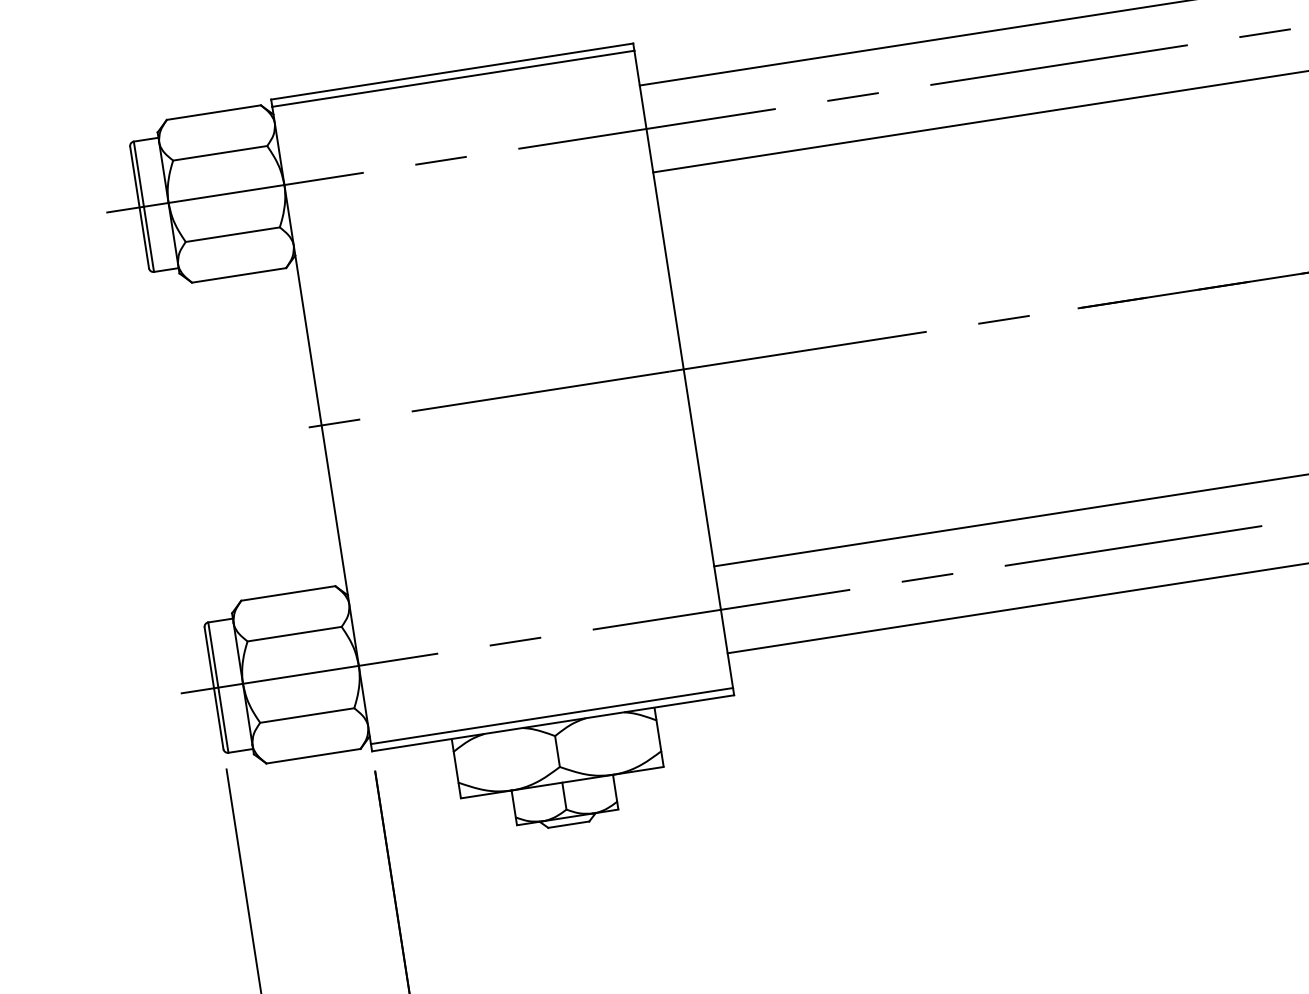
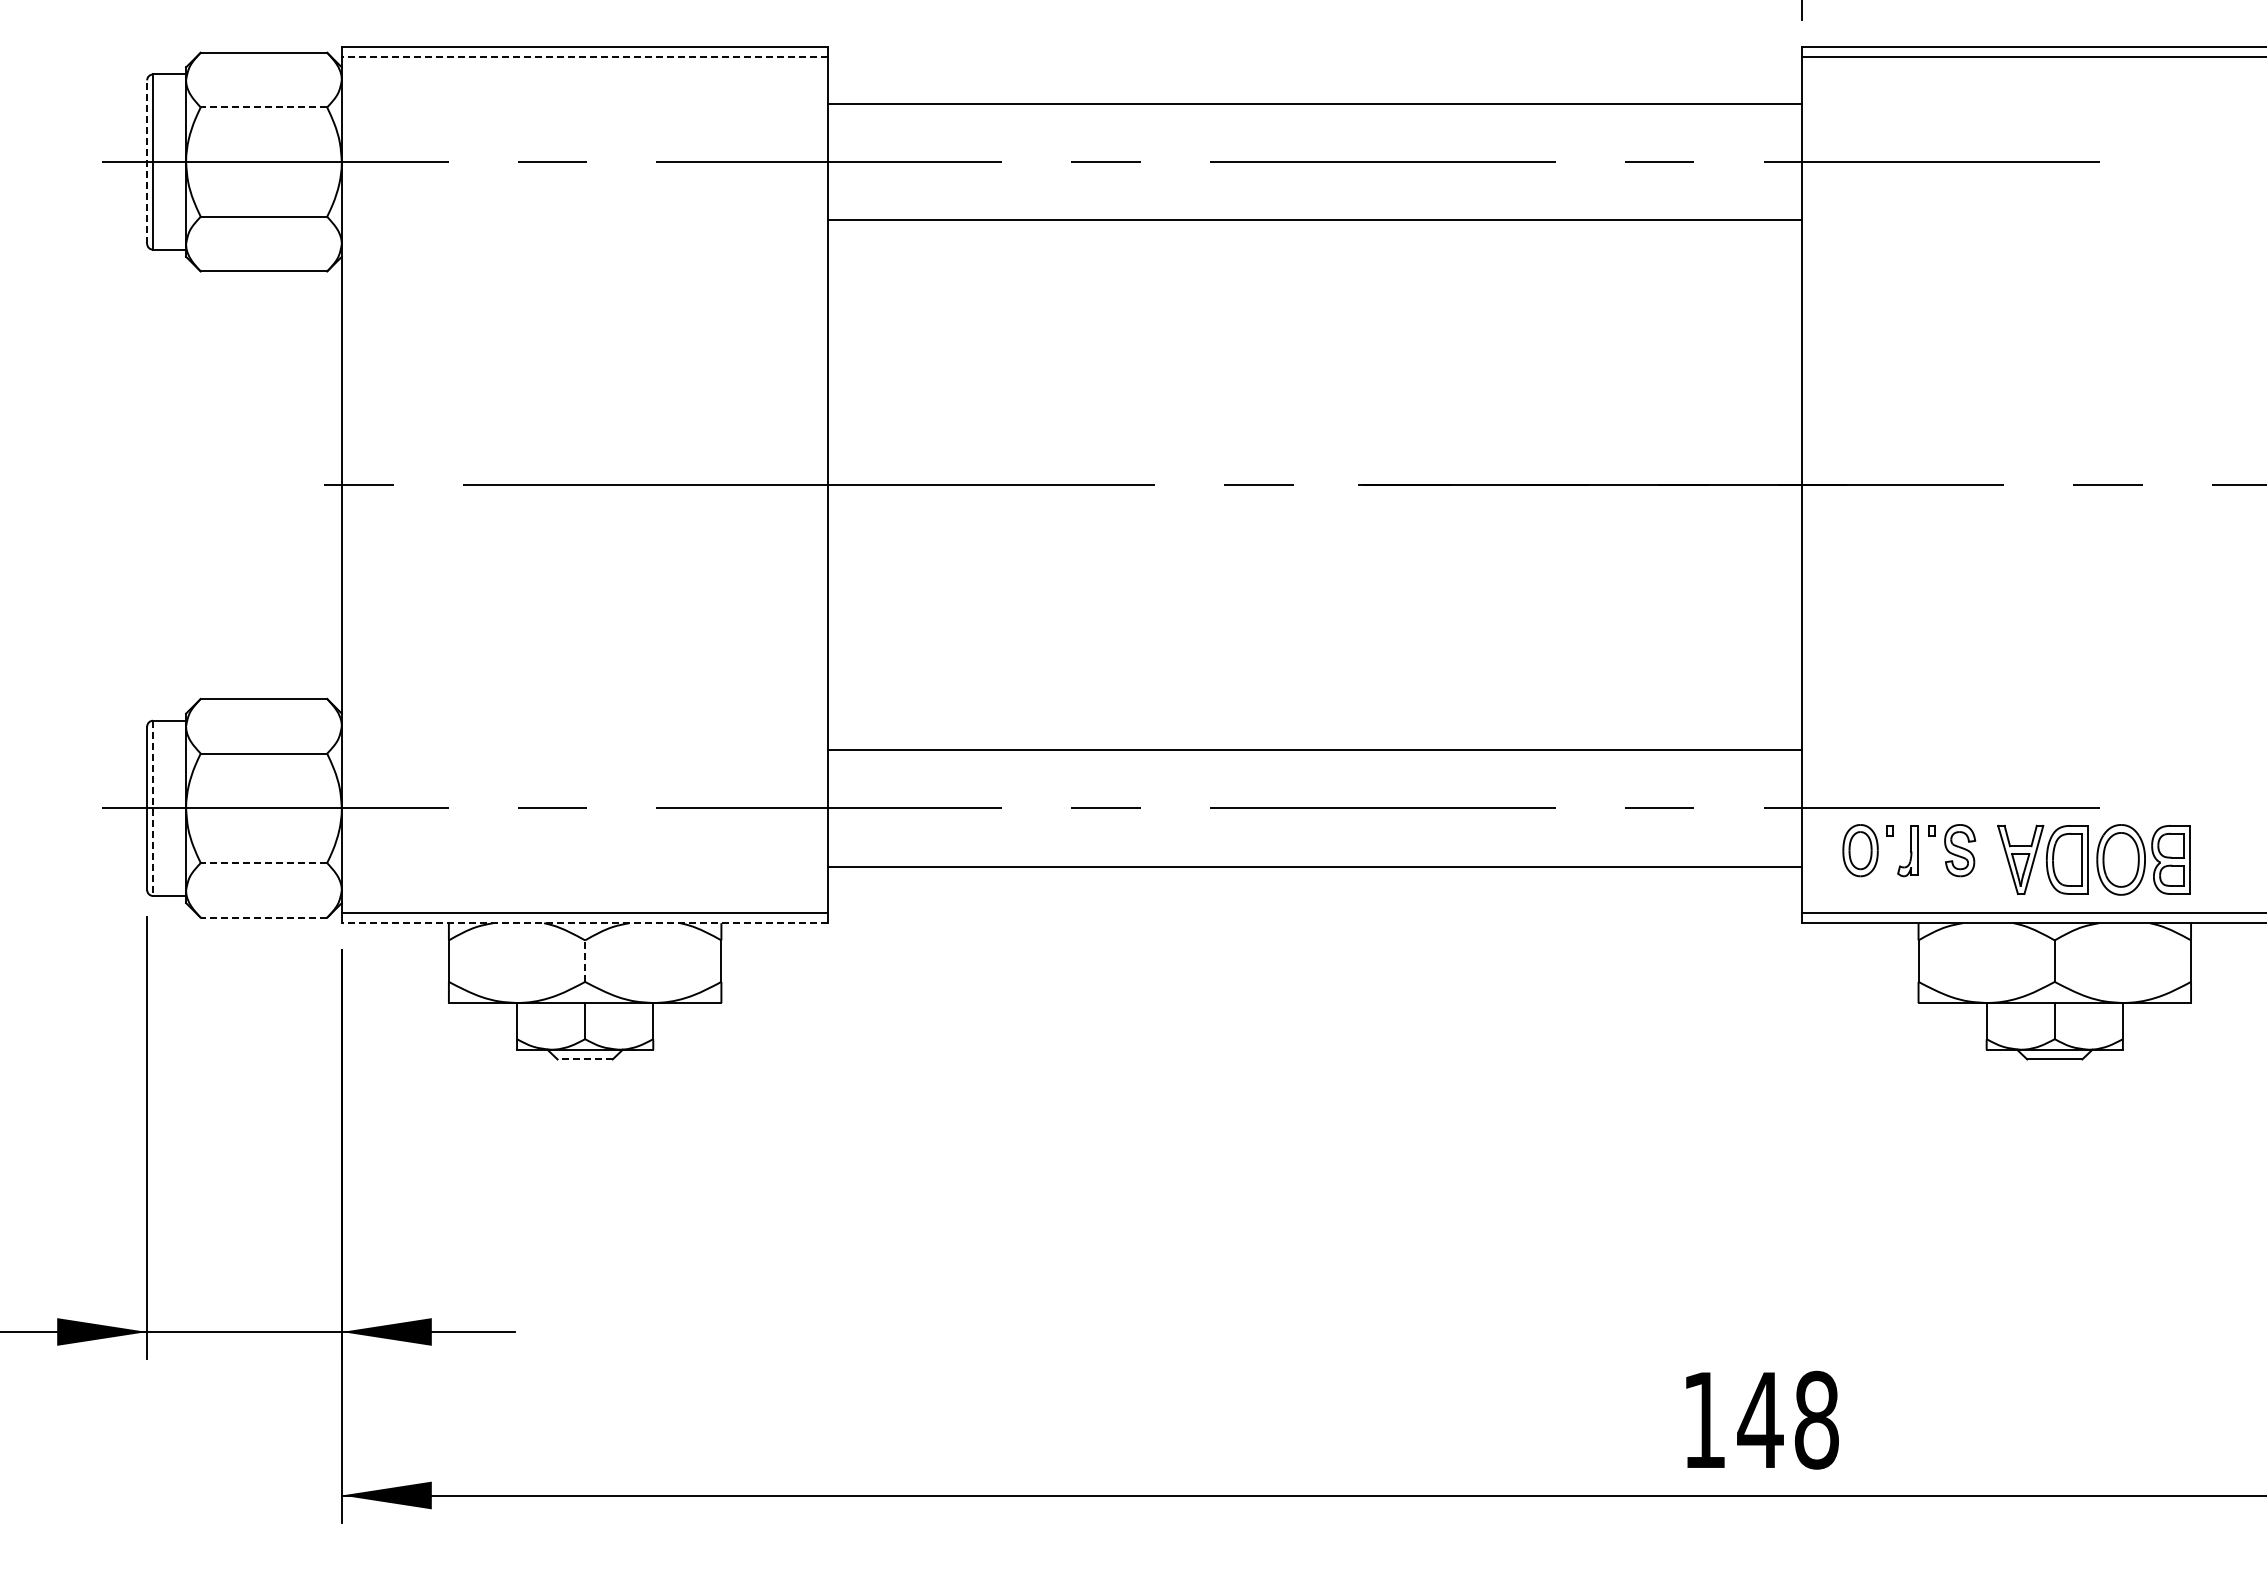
line: (452, 78) -> (584, 56), solid -> dashed
line: (219, 153) -> (263, 107), solid -> dashed
line: (139, 207) -> (147, 162), solid -> dashed
line: (218, 687) -> (153, 808), solid -> dashed
line: (306, 715) -> (263, 863), solid -> dashed
line: (552, 723) -> (584, 923), solid -> dashed
line: (557, 751) -> (585, 961), solid -> dashed
line: (313, 756) -> (263, 917), solid -> dashed
line: (569, 824) -> (585, 1059), solid -> dashed

